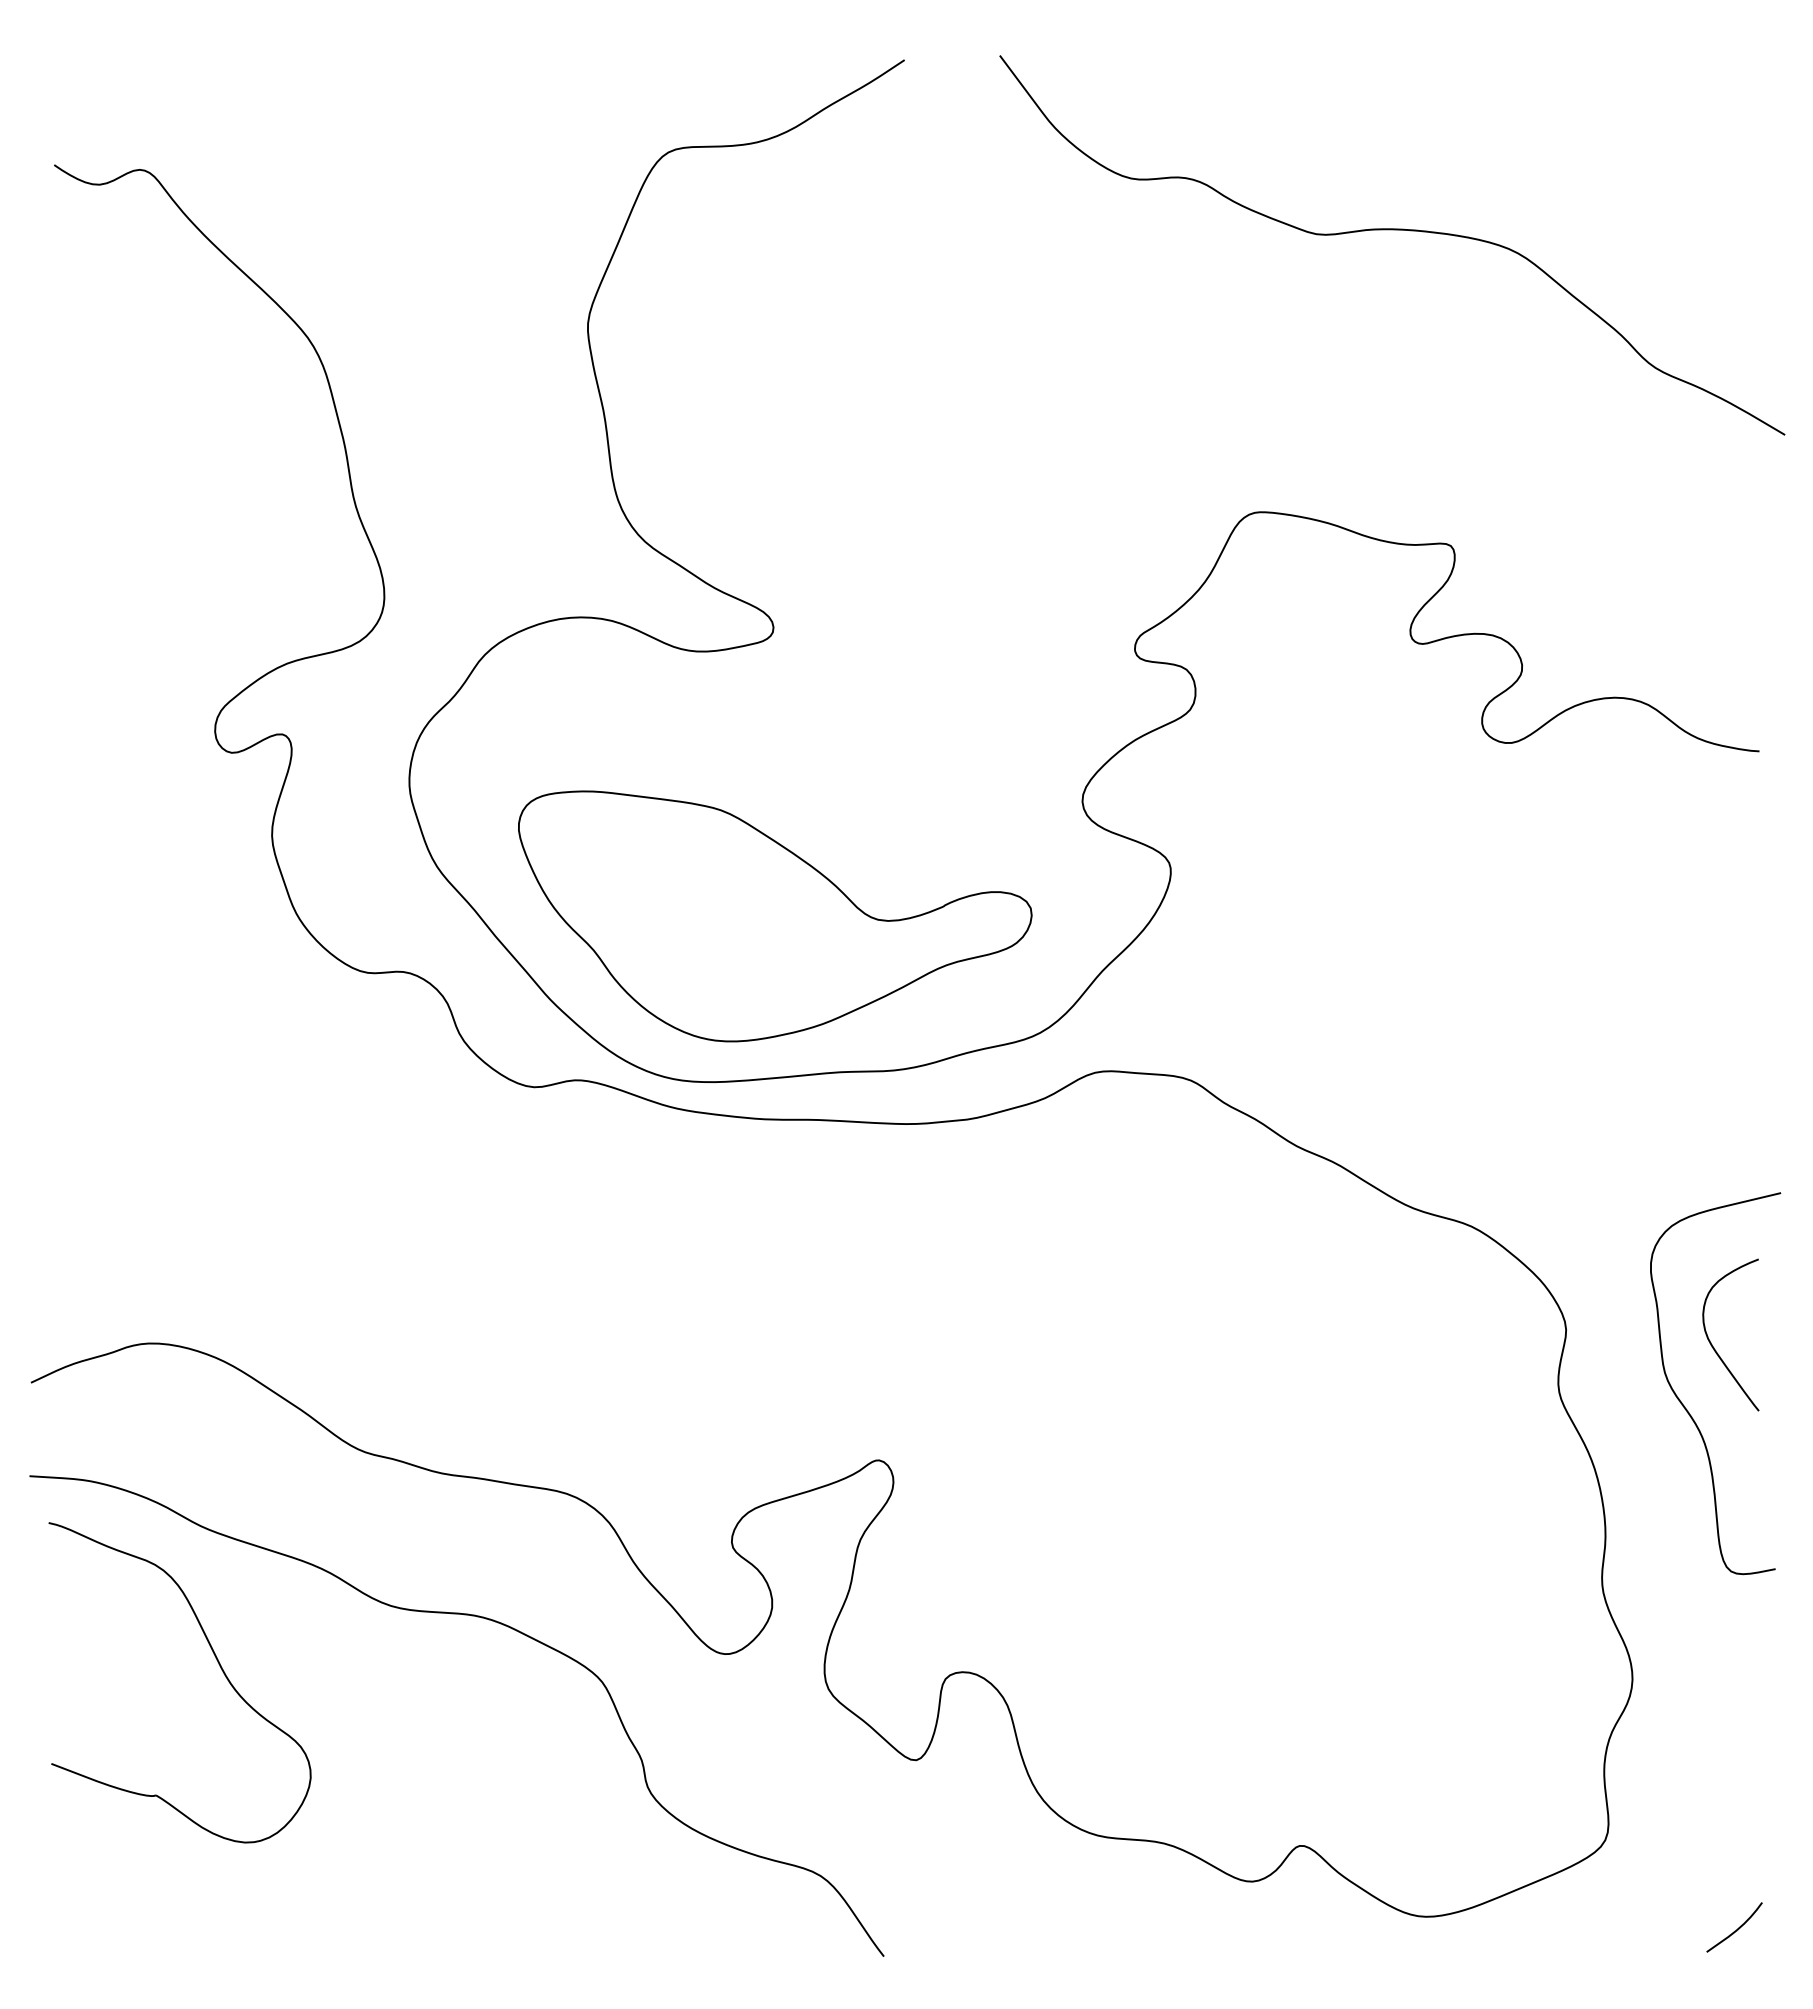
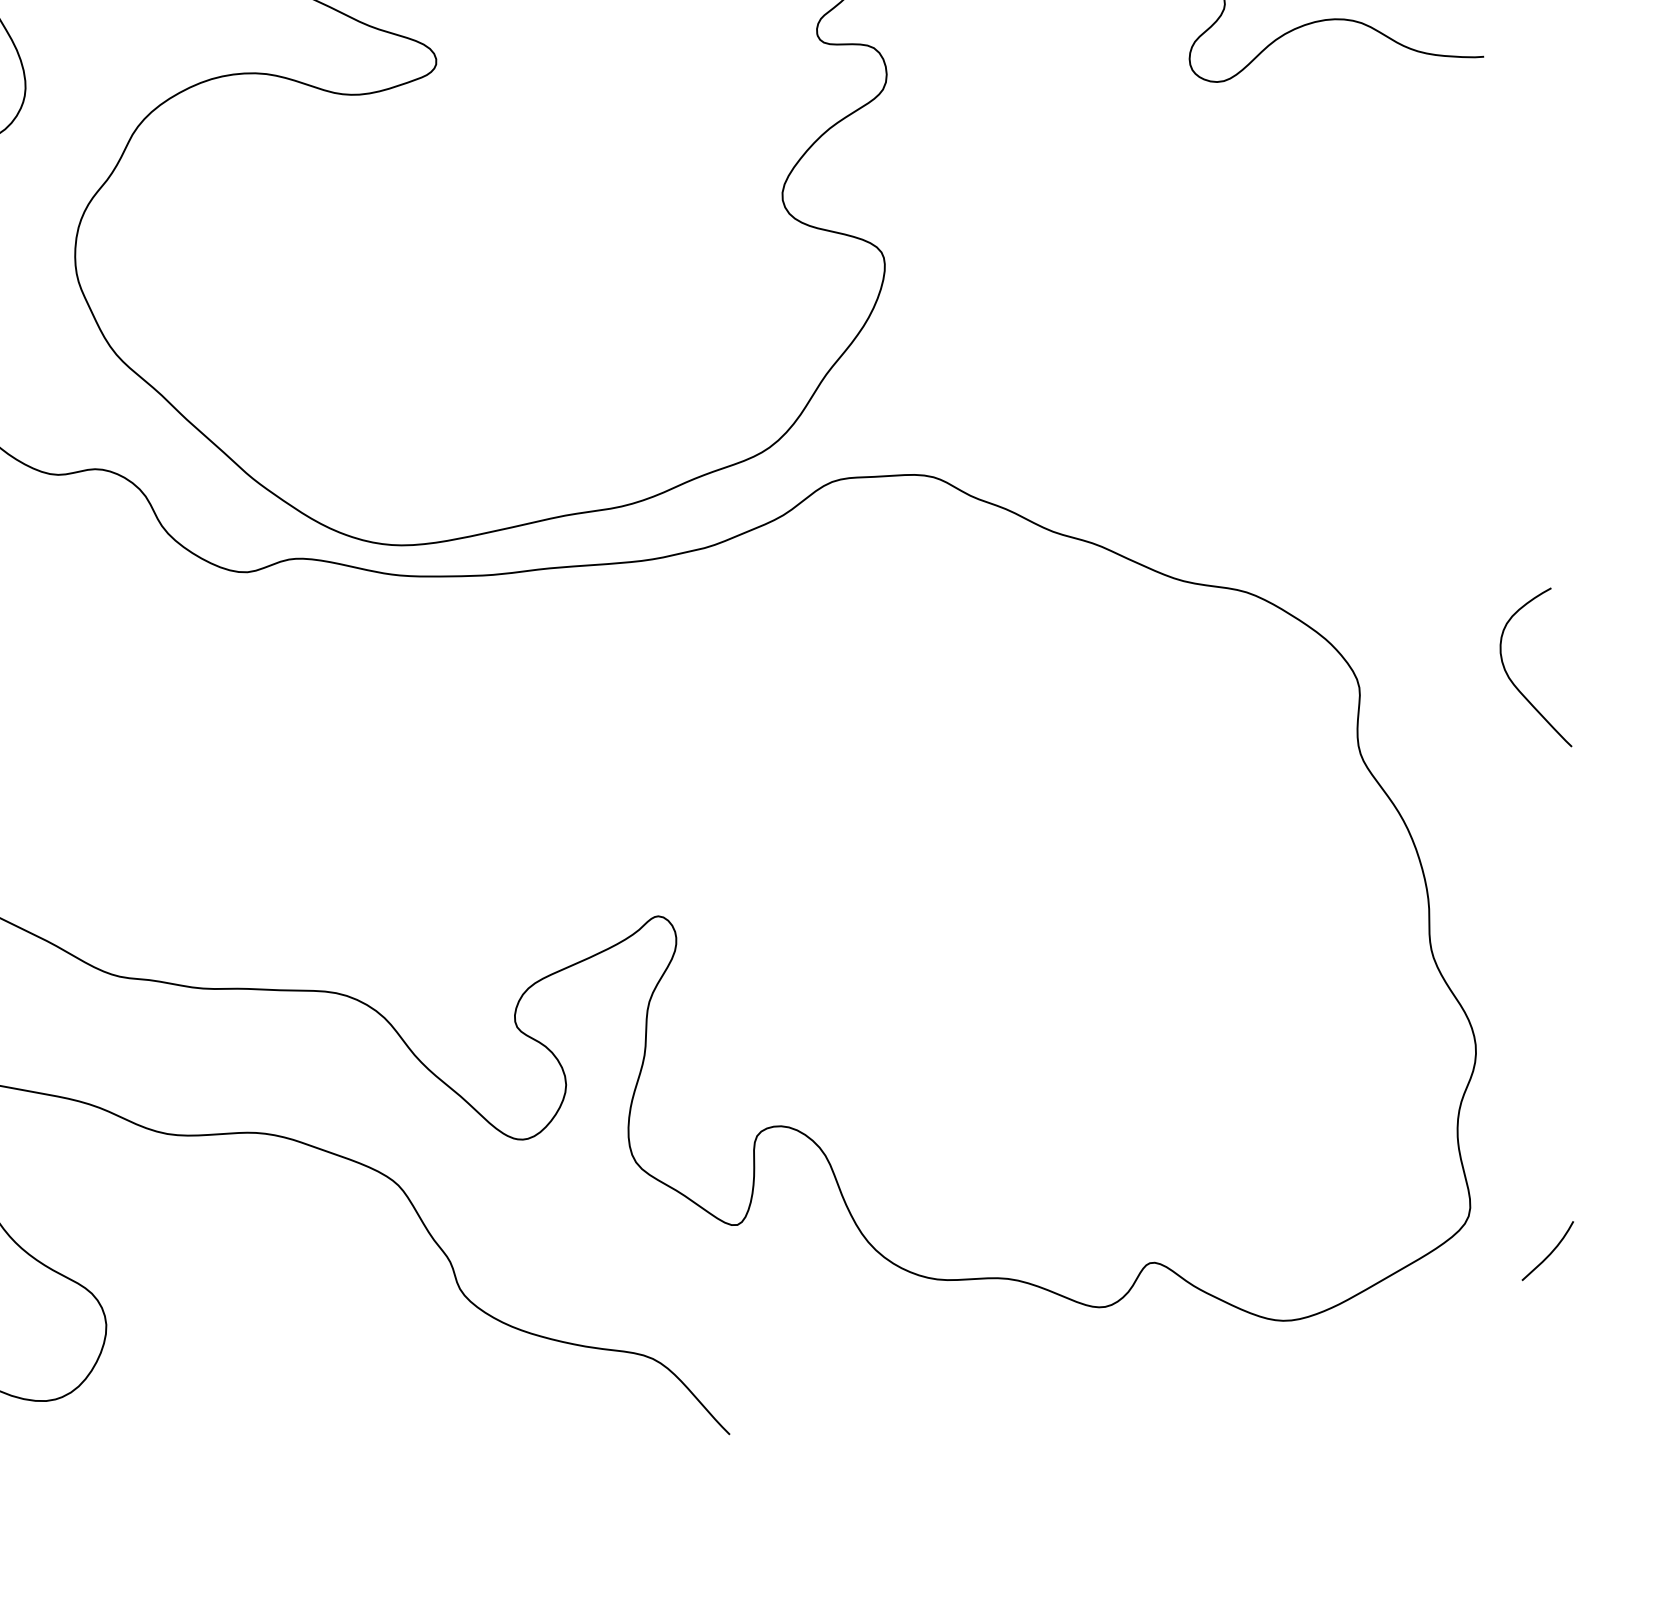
part: (775, 916) -> (477, 361), removed
curve: (1685, 1406) -> (1494, 751), removed
curve: (1736, 1929) -> (1550, 1252), moved

